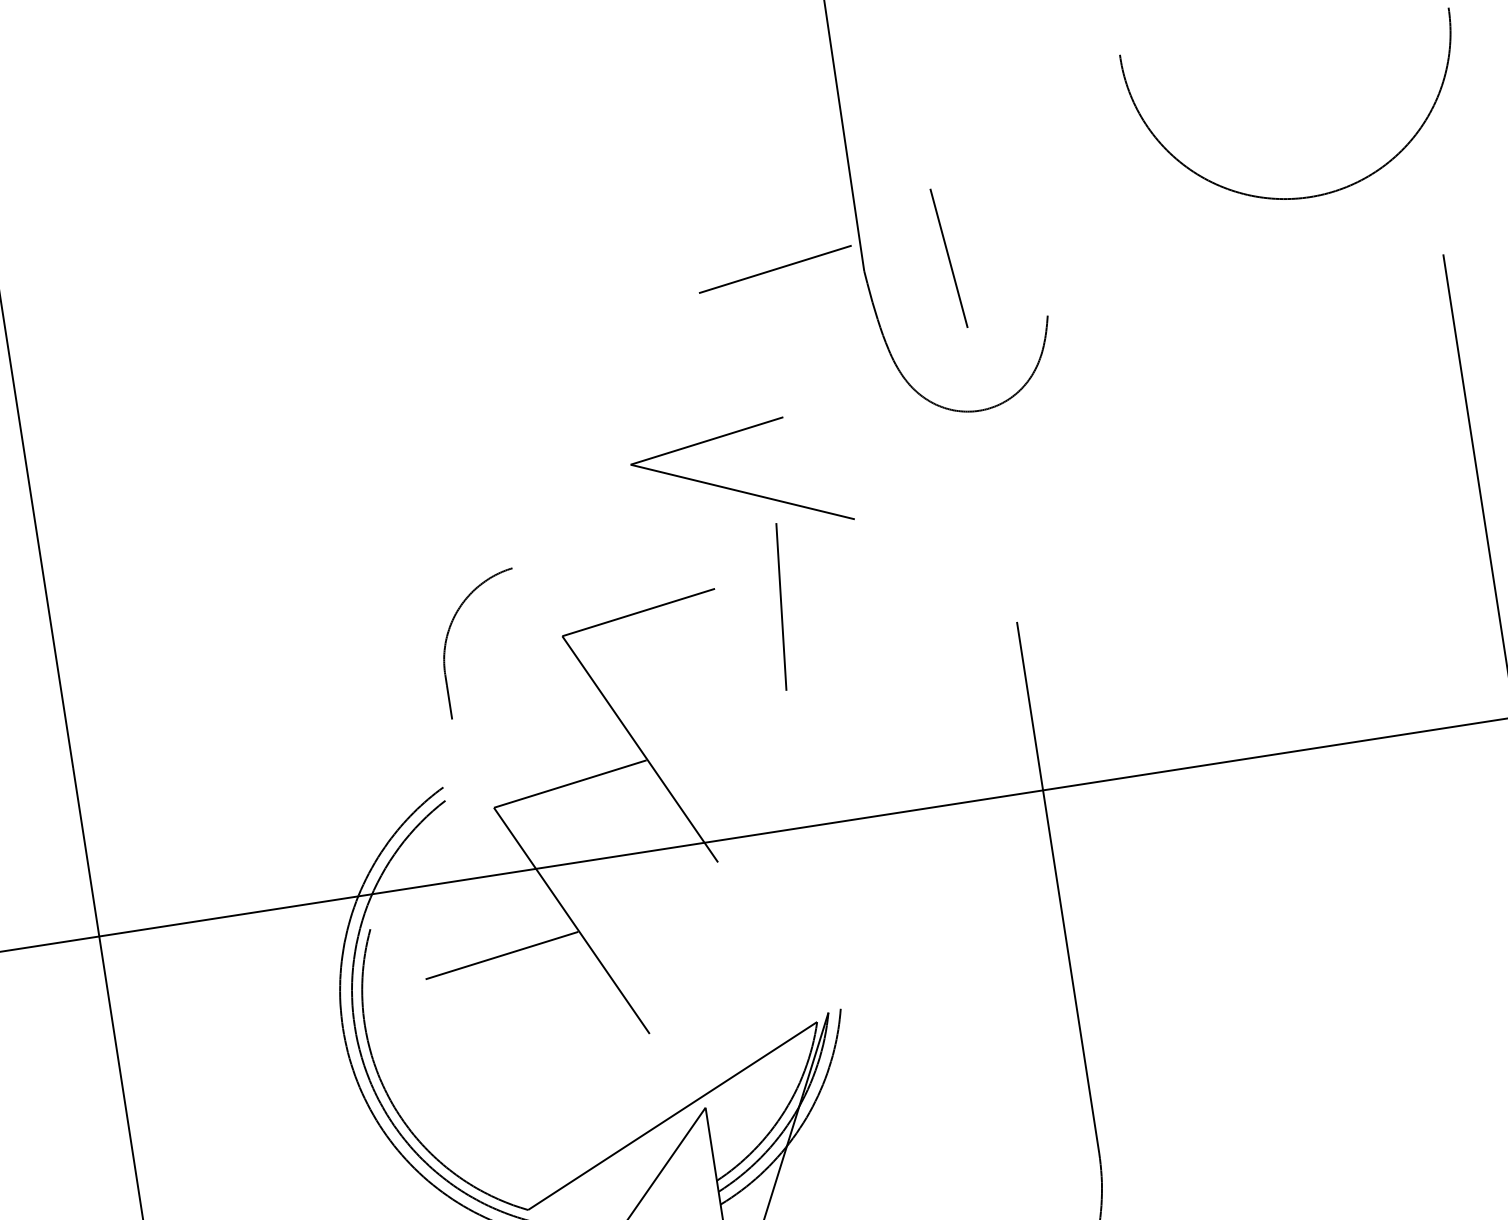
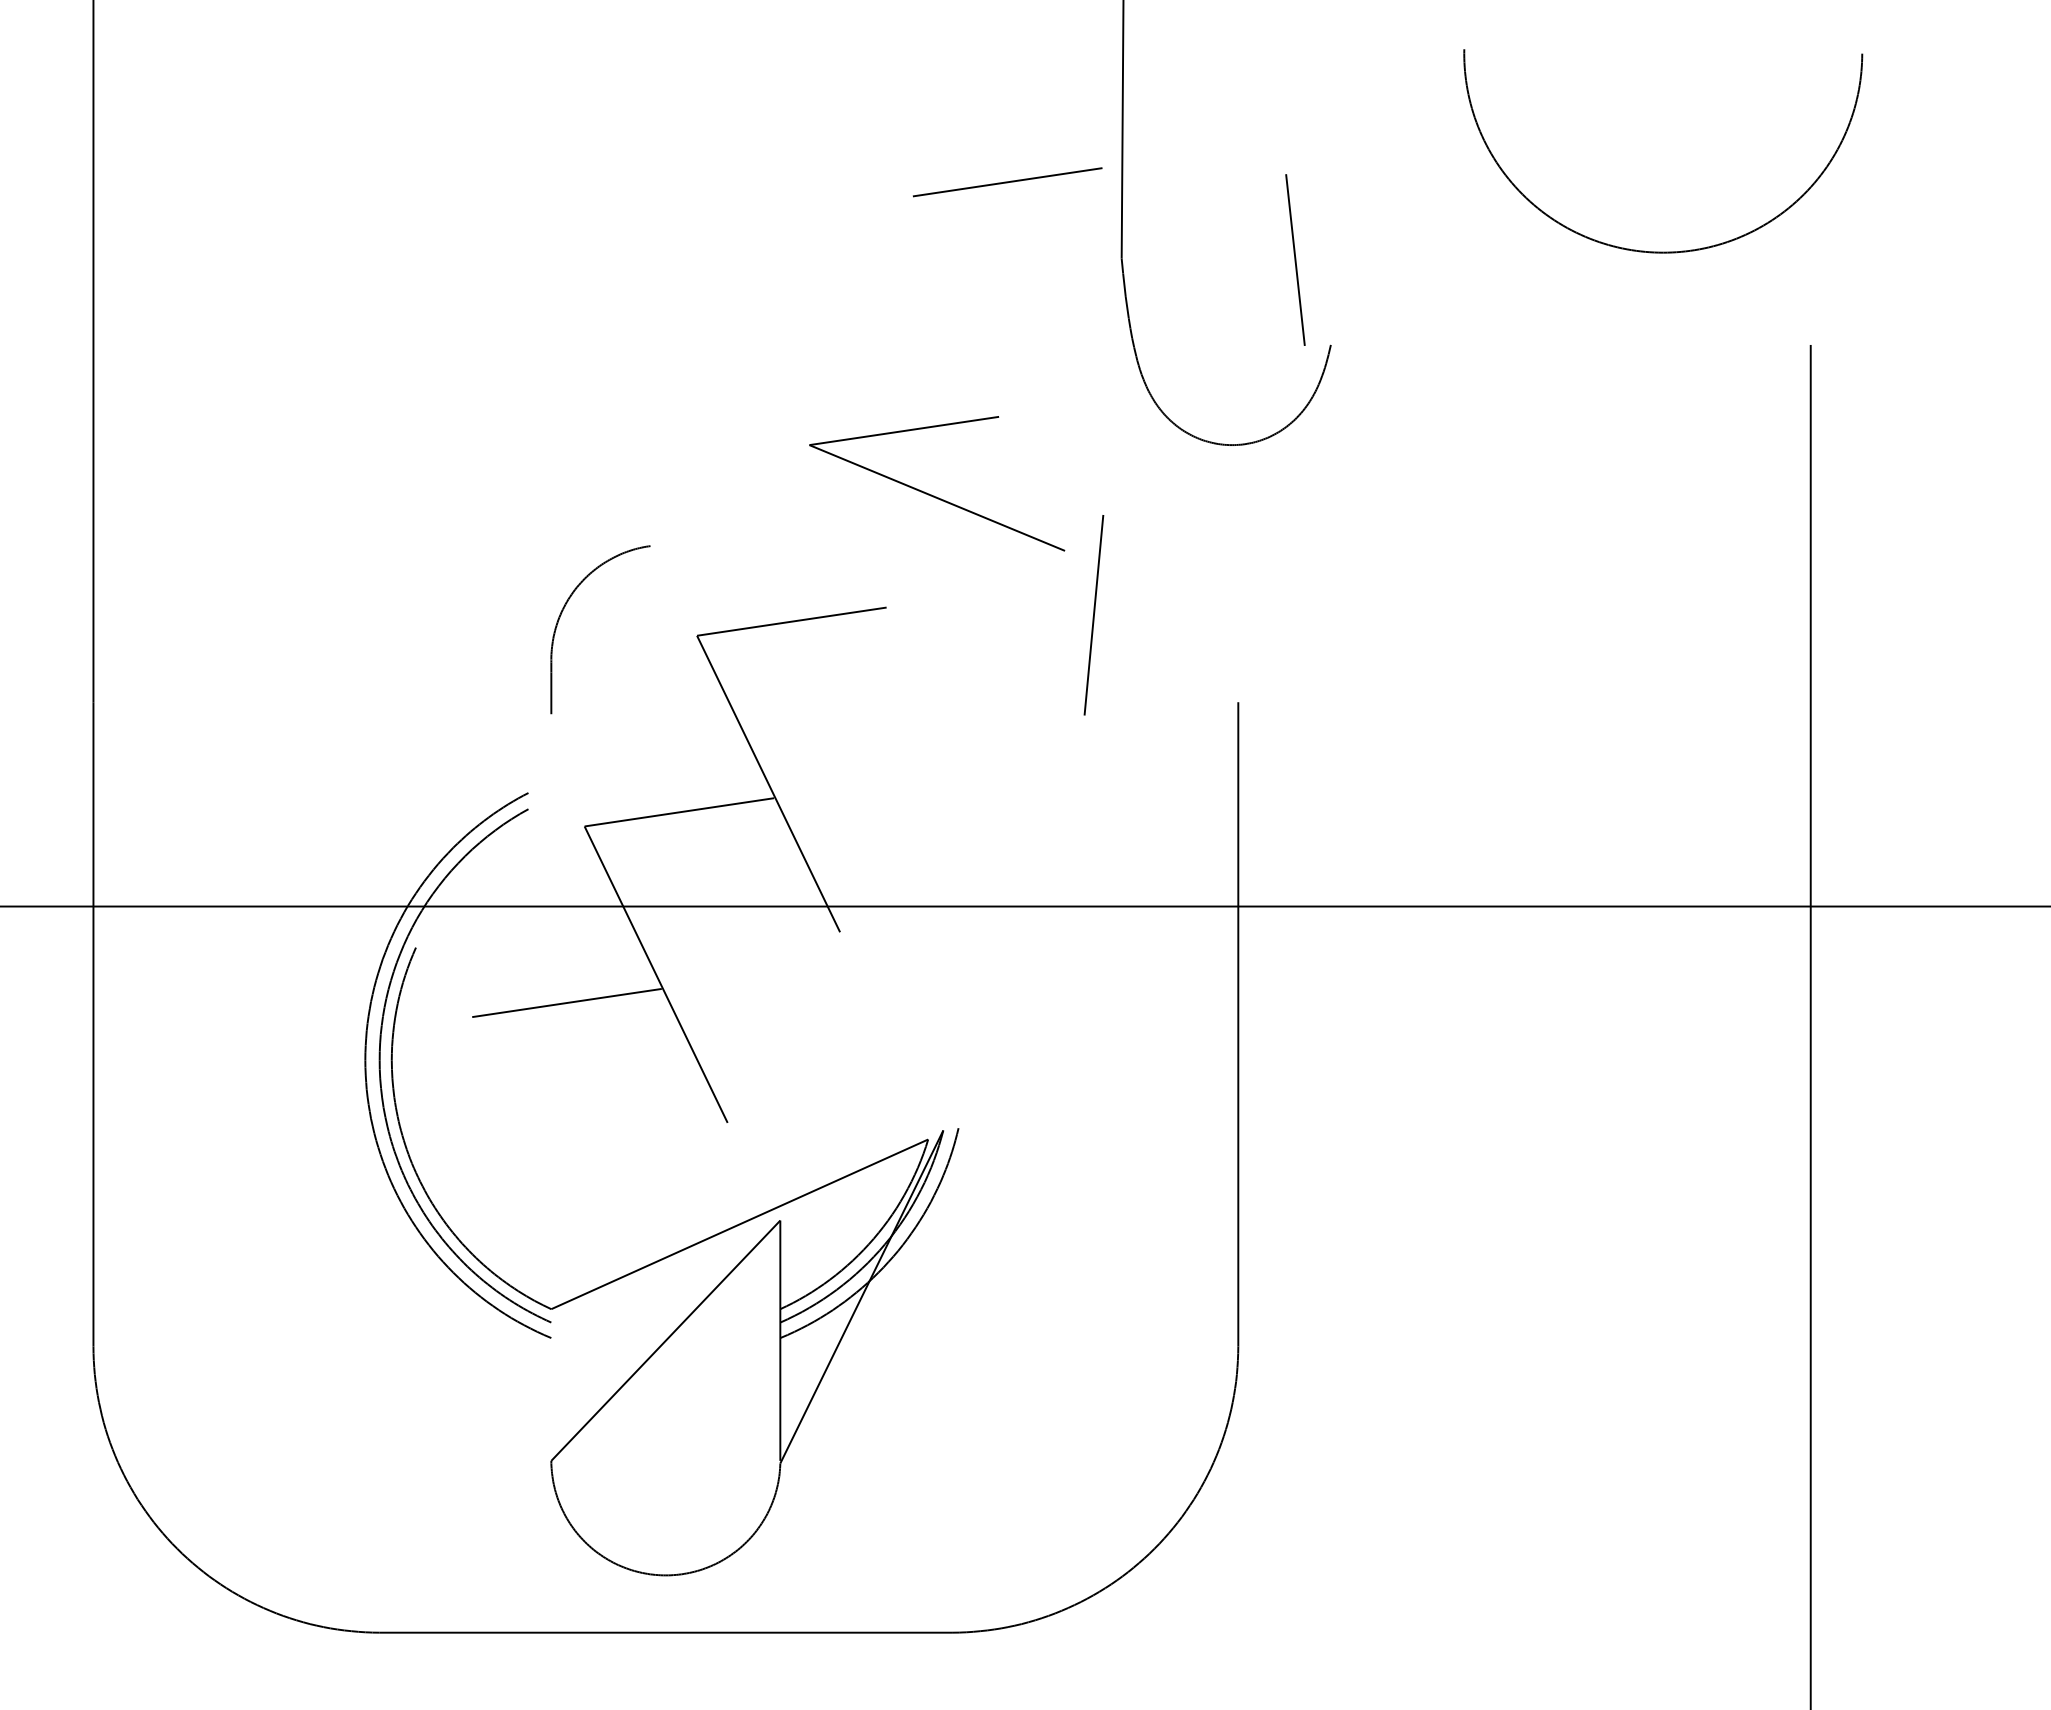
line: (948, 257) -> (1295, 259), moved
line: (775, 269) -> (1007, 182), moved
line: (781, 607) -> (1093, 615), moved

